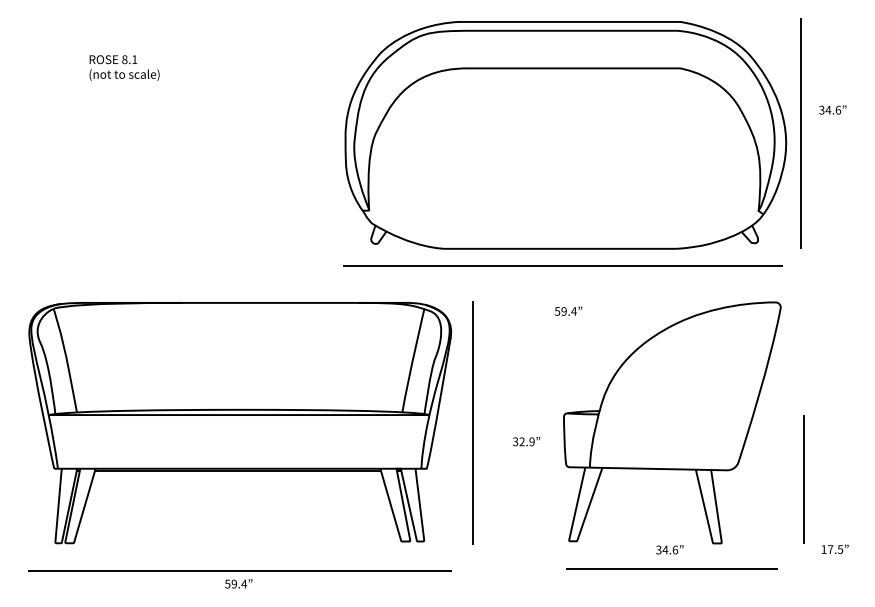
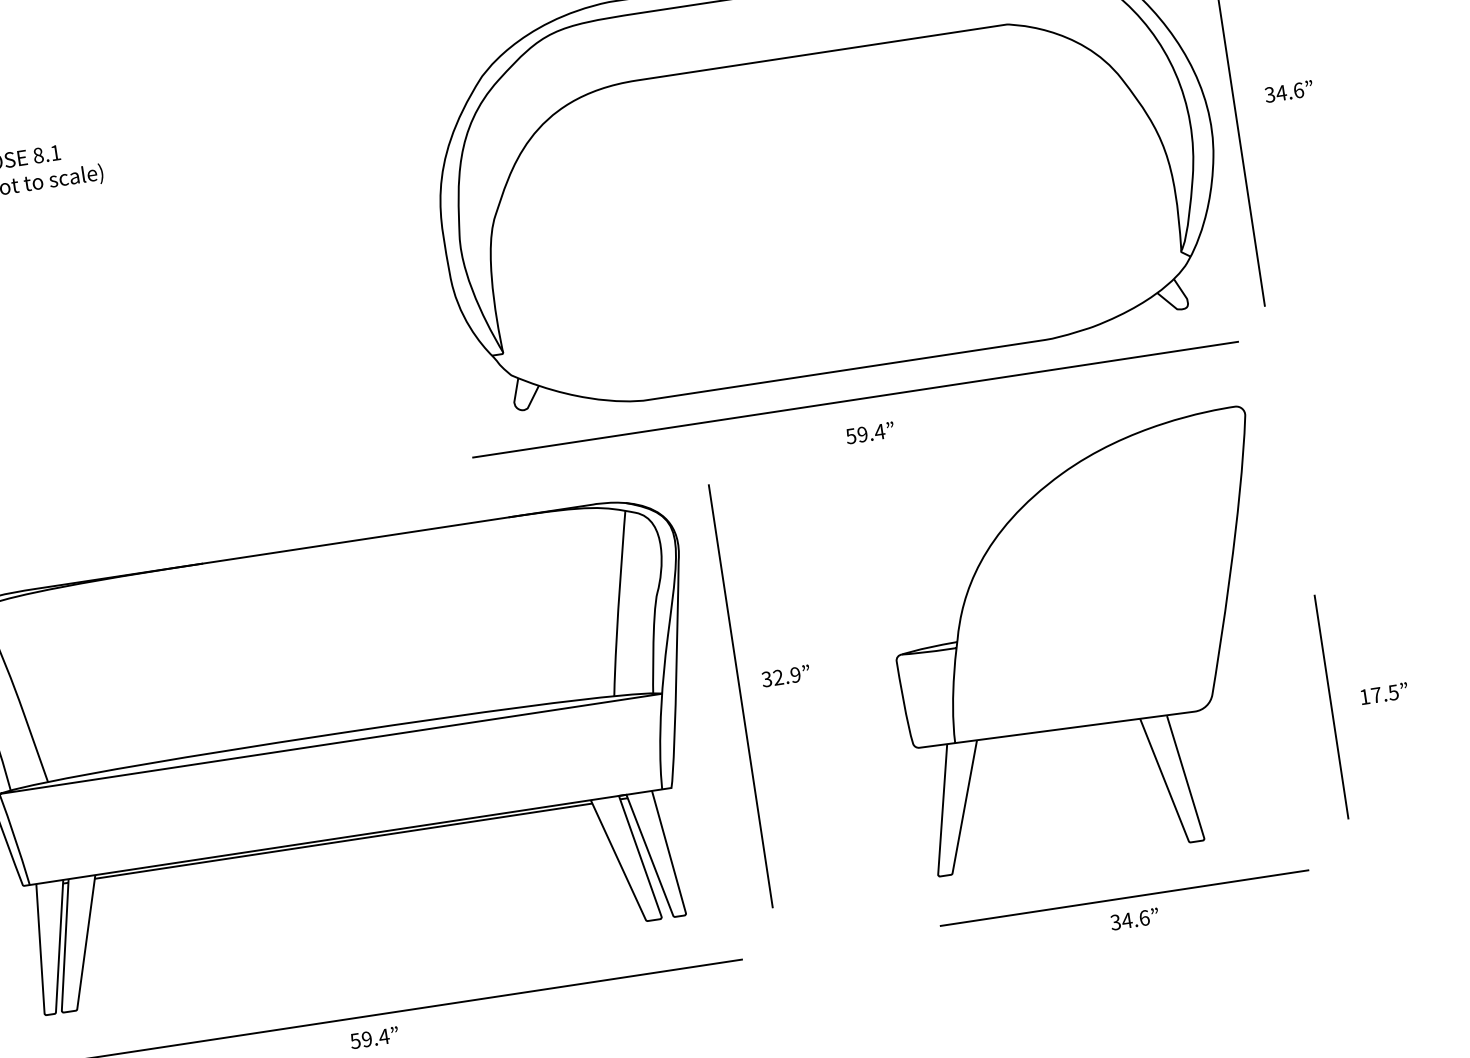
text: (832, 109) -> (1288, 90), moved
text: (568, 310) -> (869, 431), moved
text: (526, 441) -> (785, 675), moved
text: (834, 548) -> (1382, 692), moved
text: (669, 549) -> (1134, 918), moved

